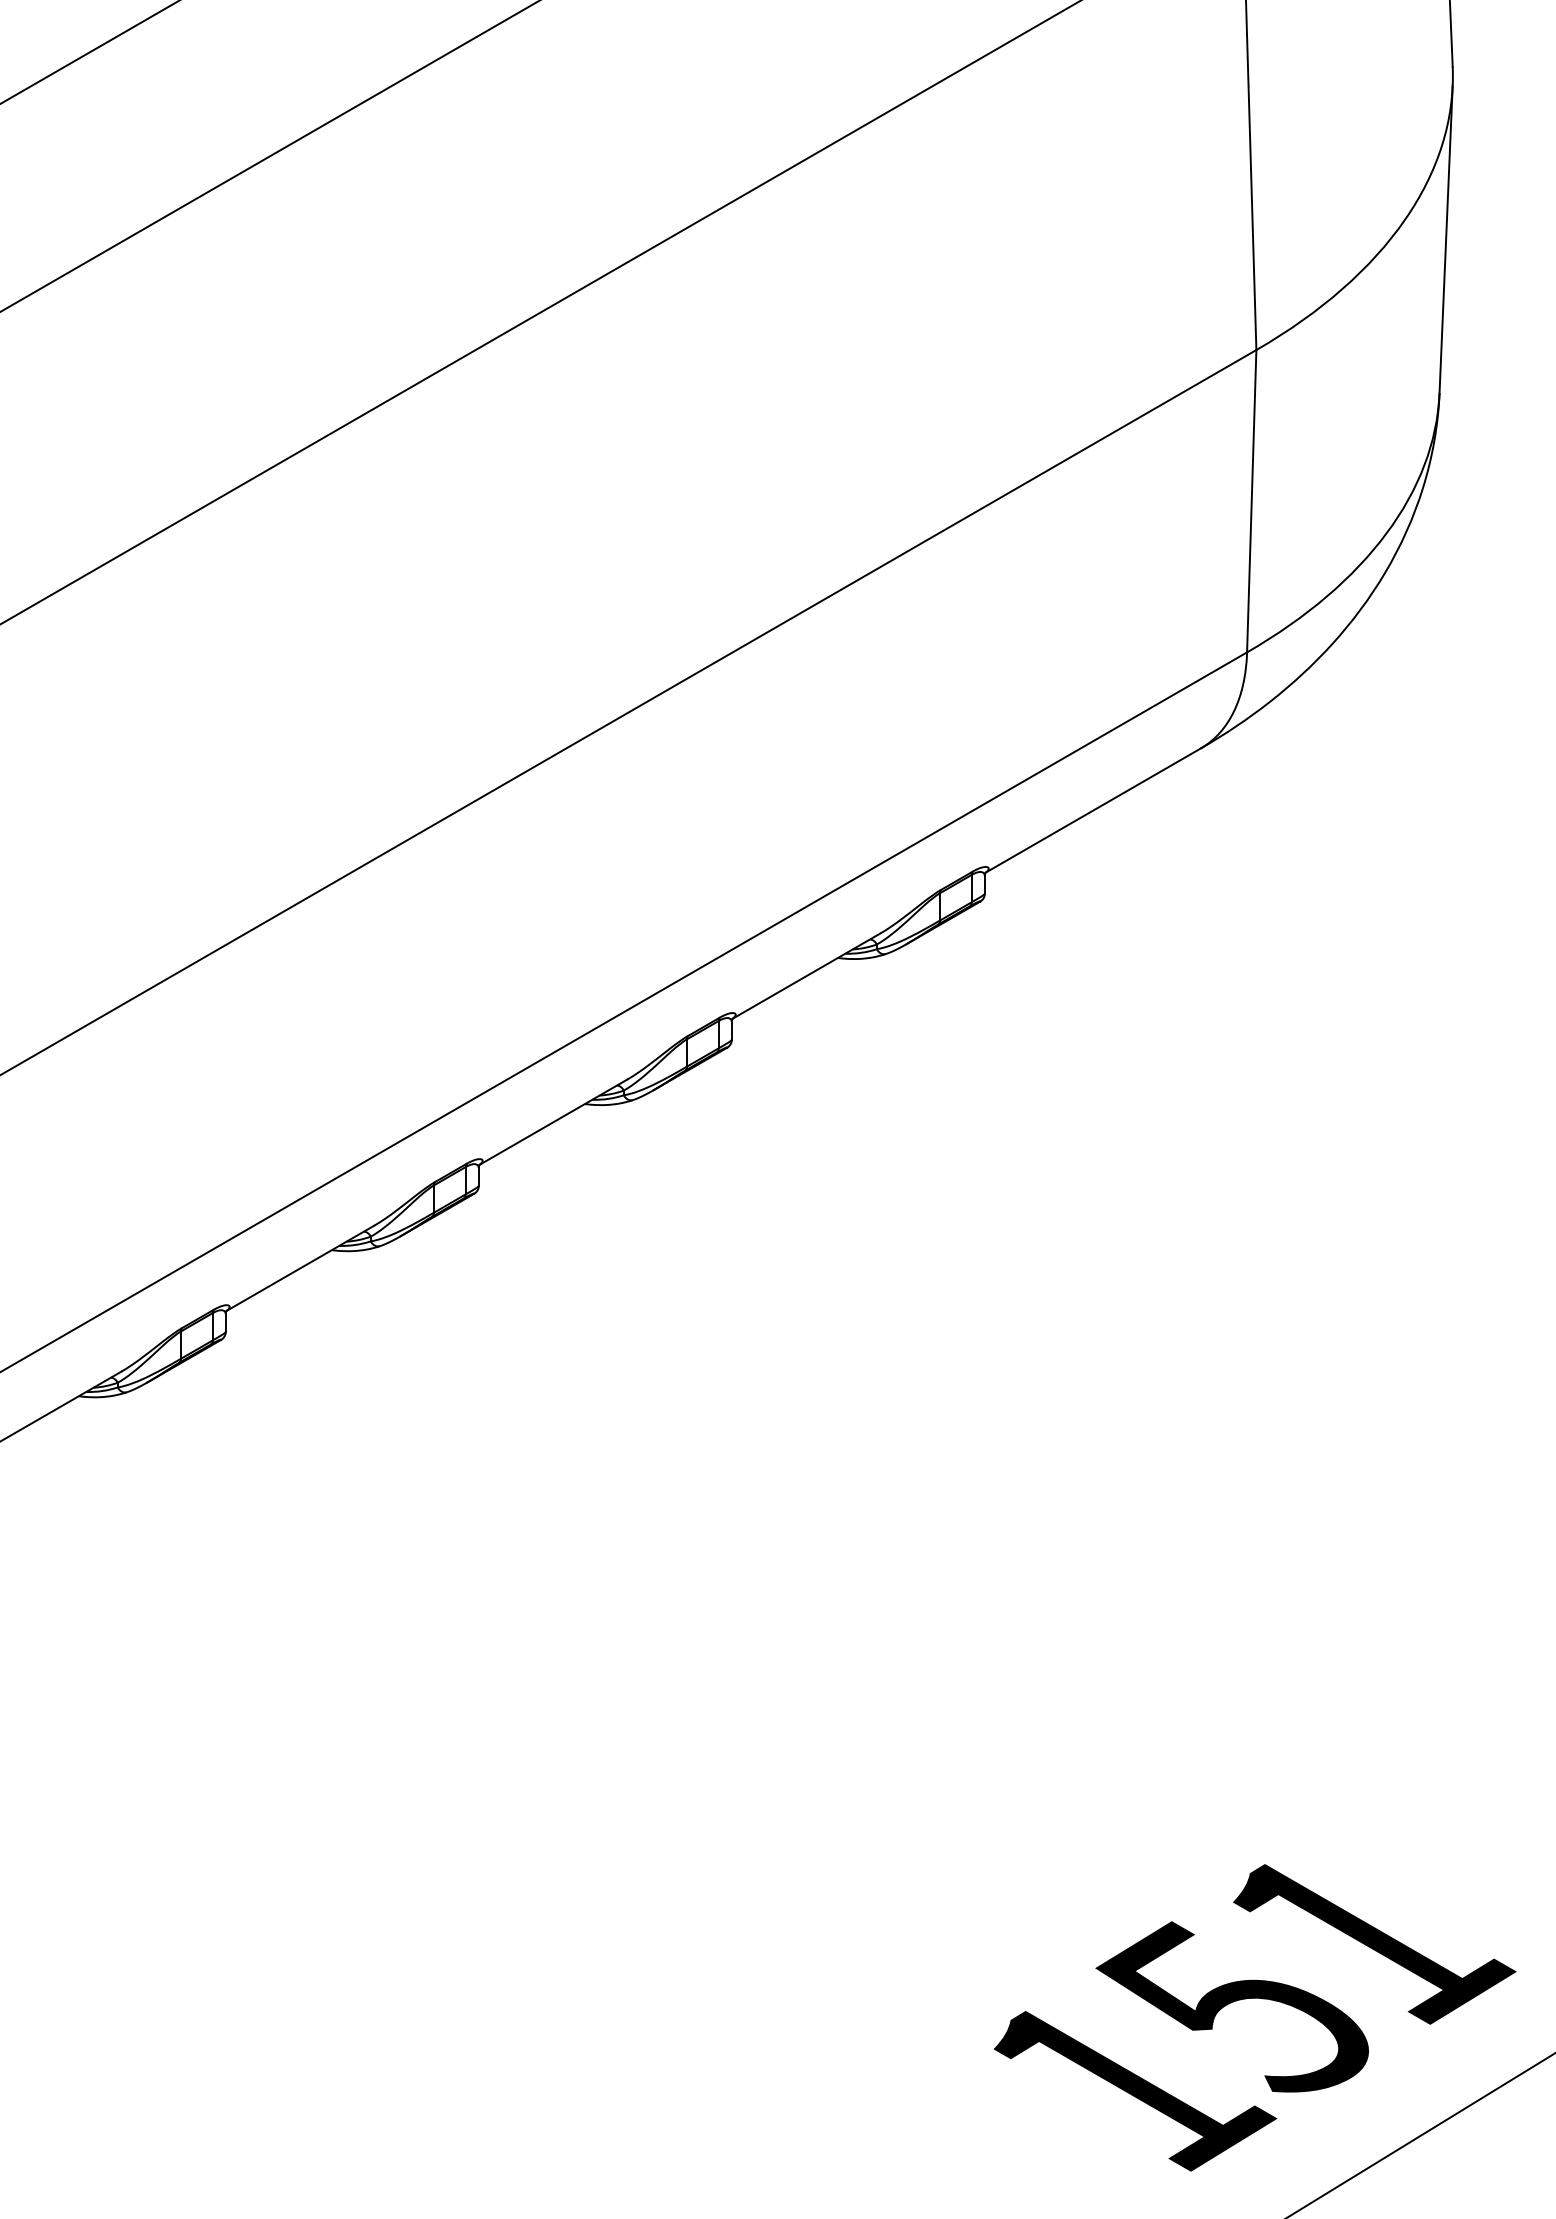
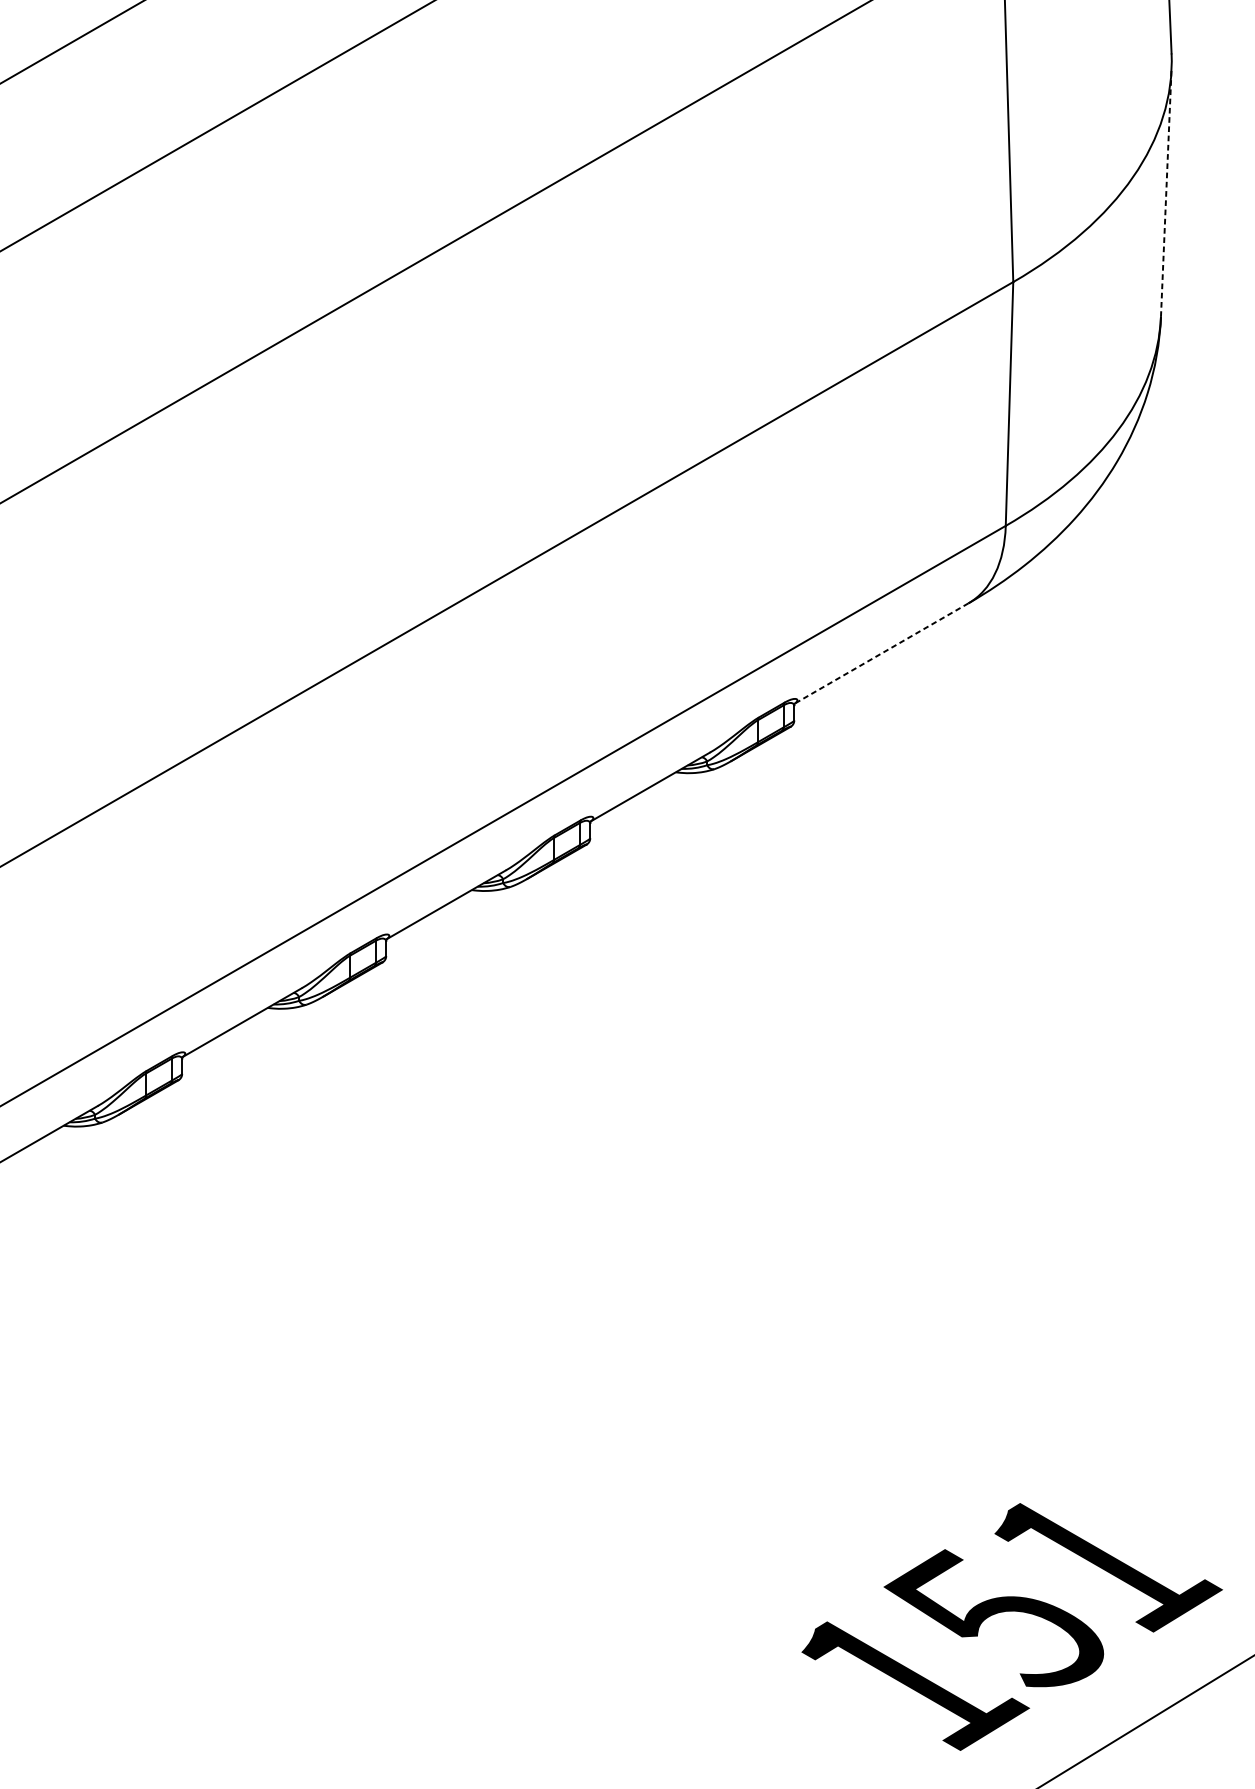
line: (1446, 239) -> (1166, 192), solid -> dashed
line: (1092, 810) -> (881, 653), solid -> dashed

